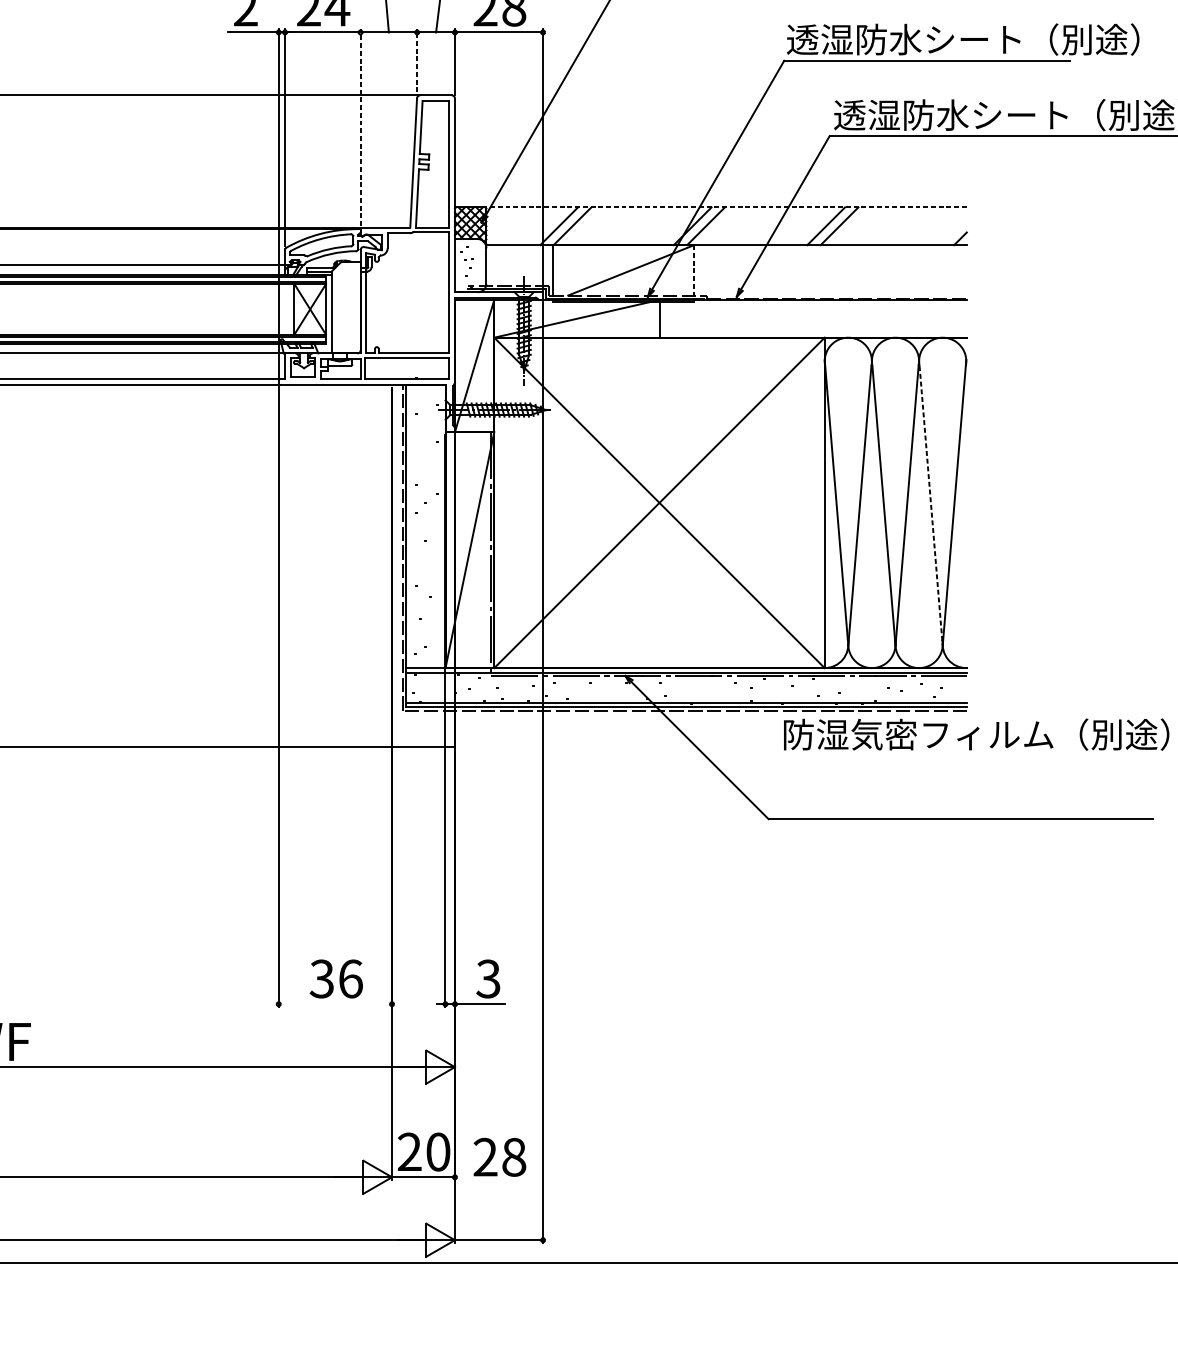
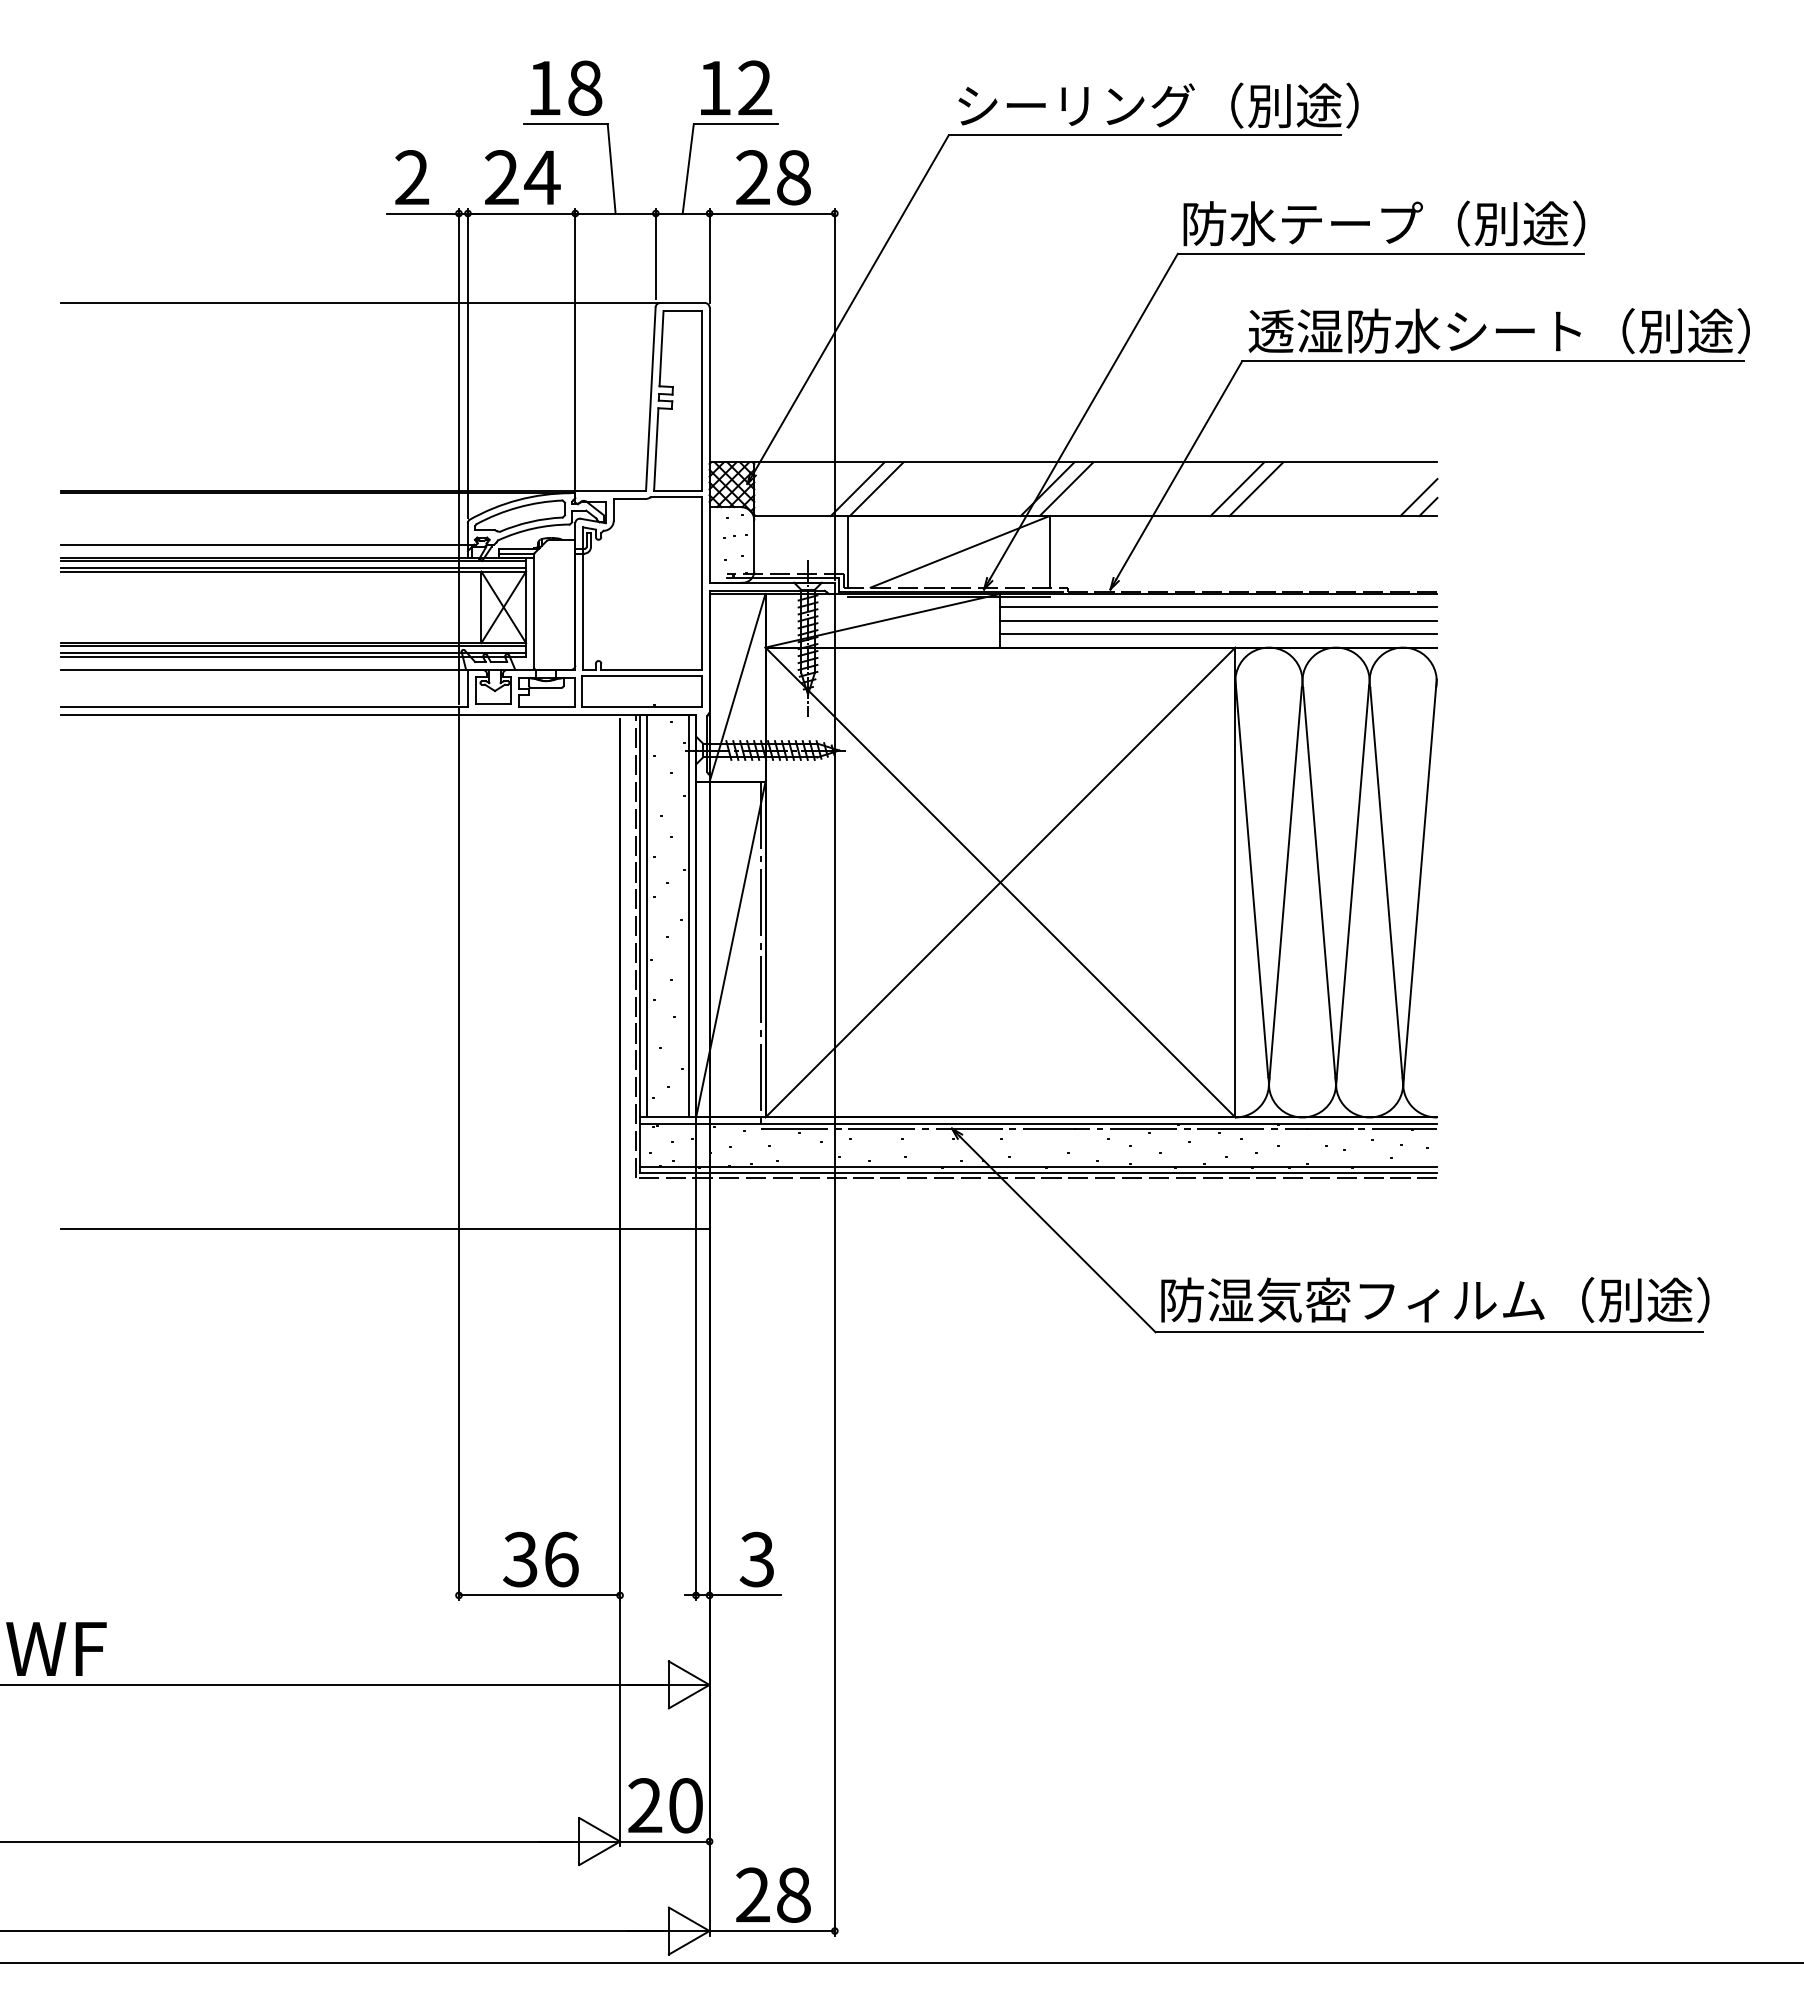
text: (962, 39) -> (1431, 223), 透湿防水シート（別途） -> 防水テープ（別途）
line: (416, 60) -> (655, 253), dashed -> solid
line: (360, 127) -> (575, 348), dashed -> solid
line: (726, 207) -> (1095, 462), dashed -> solid
line: (953, 232) -> (1418, 497), added
line: (694, 270) -> (1049, 551), dashed -> solid
line: (812, 309) -> (1218, 607), added
line: (812, 318) -> (1218, 620), added
line: (812, 328) -> (1218, 634), added
line: (930, 506) -> (1386, 887), dashed -> solid
line: (410, 526) -> (646, 915), added
line: (440, 526) -> (689, 915), added
text: (976, 734) -> (1435, 1300), moved
line: (335, 1004) -> (539, 1595), added
text: (499, 1156) -> (773, 1894), moved

